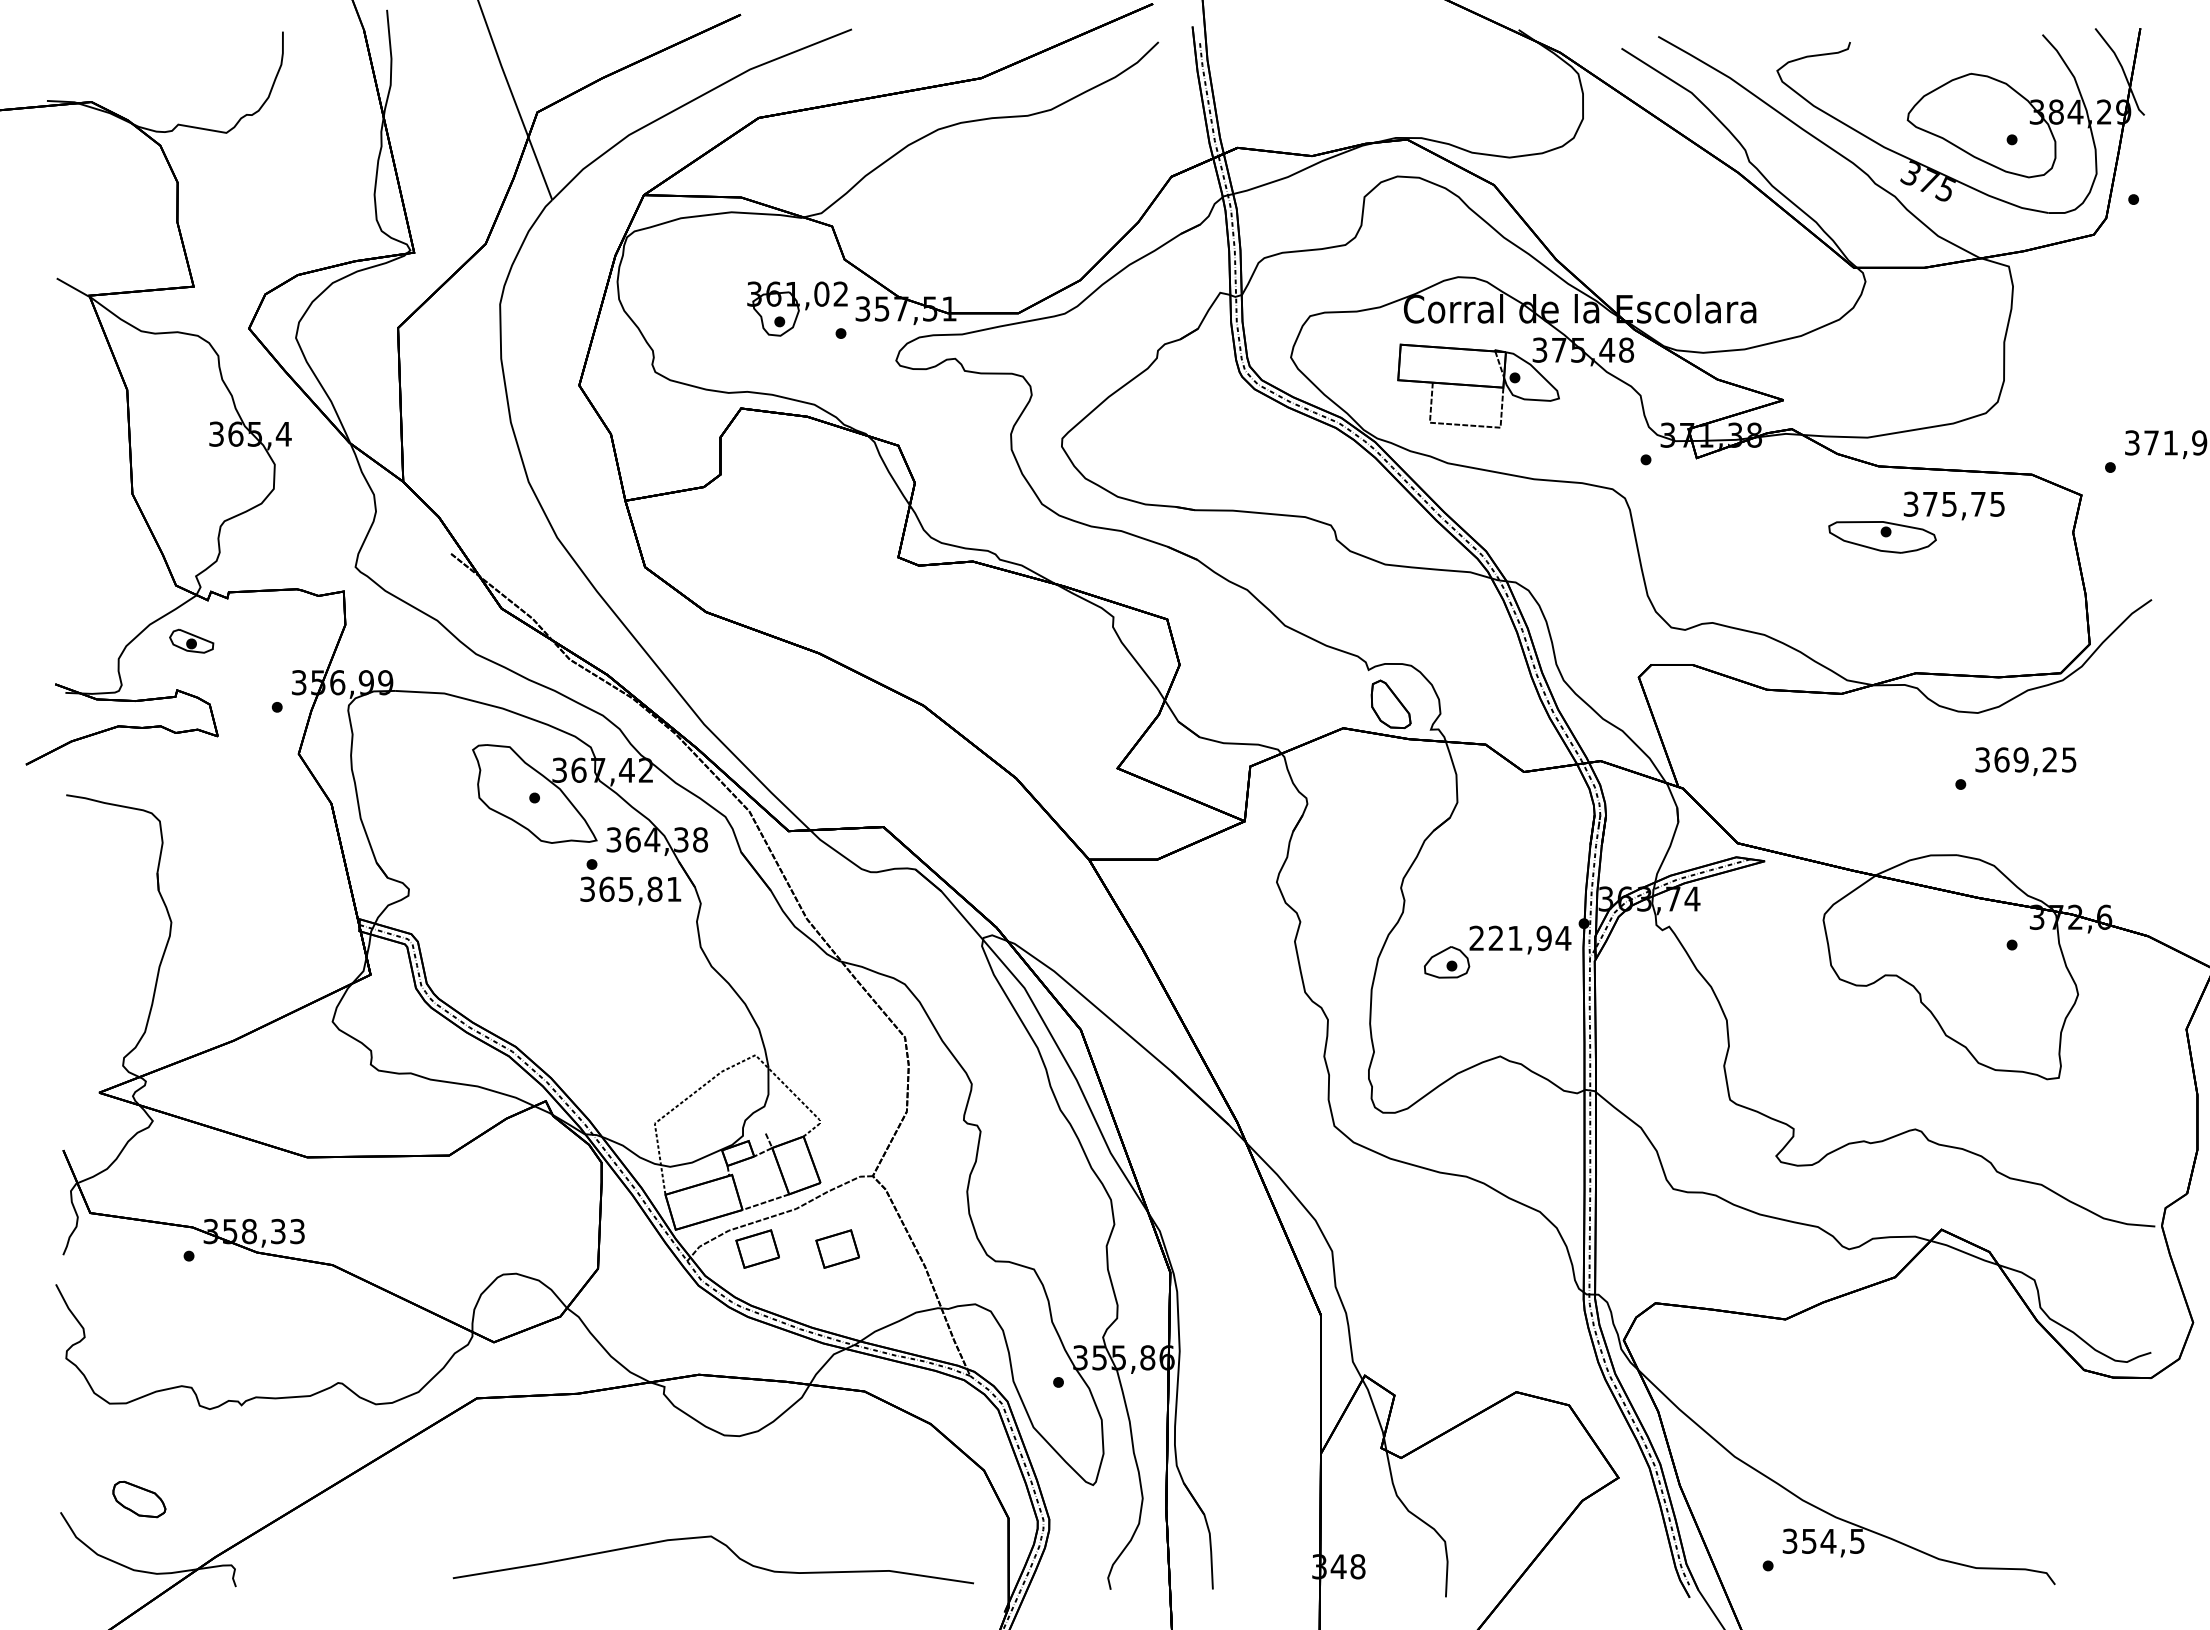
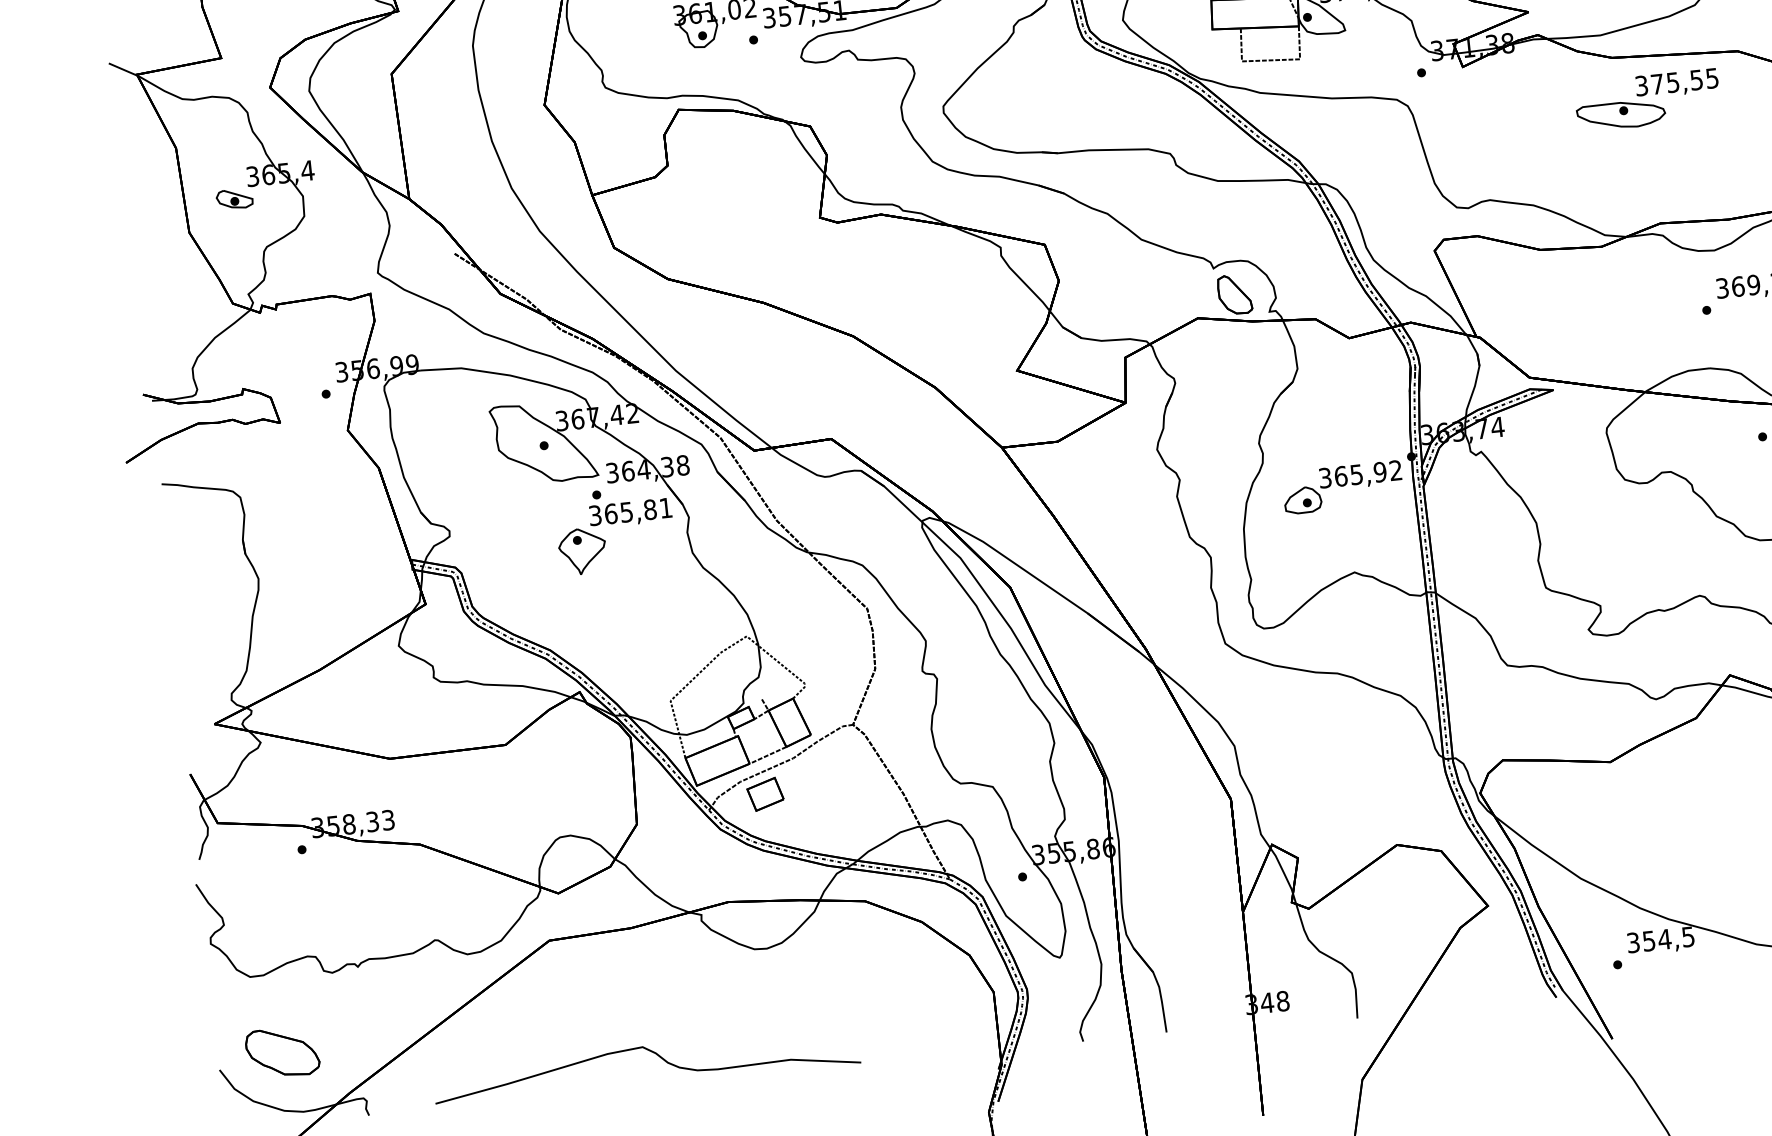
text: (1978, 504) -> (1696, 80), 375,75 -> 375,55
part: (191, 640) -> (234, 198), moved
part: (567, 930) -> (582, 550), added
text: (1520, 938) -> (1360, 474), 221,94 -> 365,92
part: (837, 1248) -> (830, 786), removed
part: (139, 1499) -> (282, 1052), size x1.67
curve: (720, 1543) -> (650, 1052), moved

